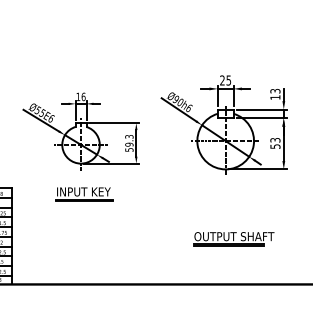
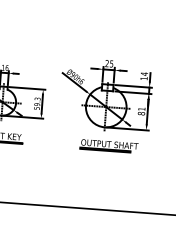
text: (275, 90) -> (144, 73), 13 -> 14
text: (275, 143) -> (141, 111), 53 -> 81
part: (233, 239) -> (108, 146), moved

